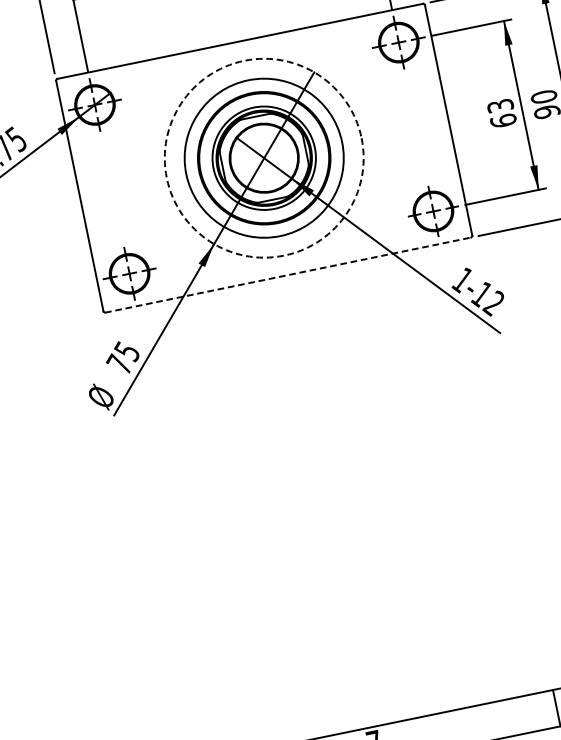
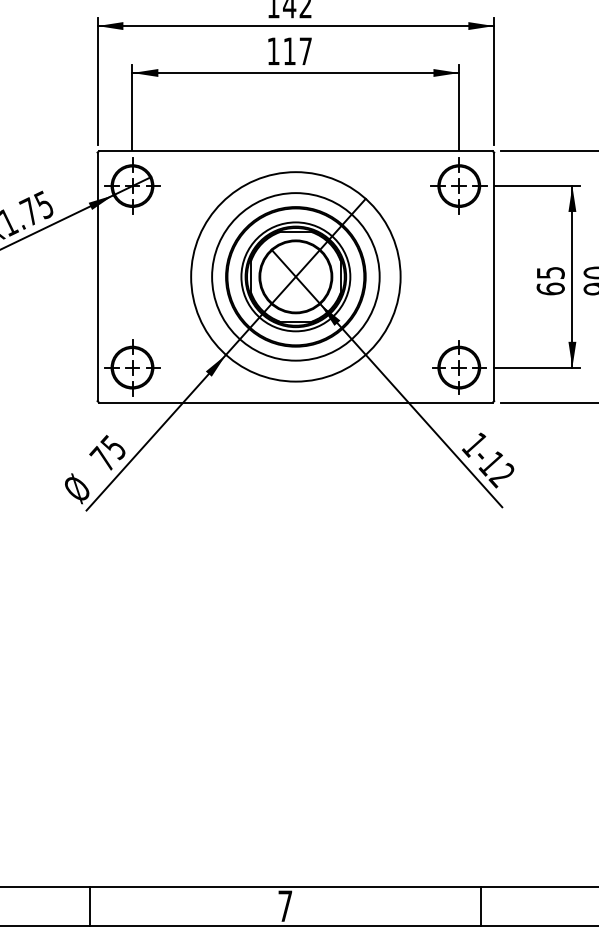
text: (500, 105) -> (550, 272), 63 -> 65
circle: (263, 157) -> (295, 276), dashed -> solid
line: (287, 275) -> (295, 402), dashed -> solid

